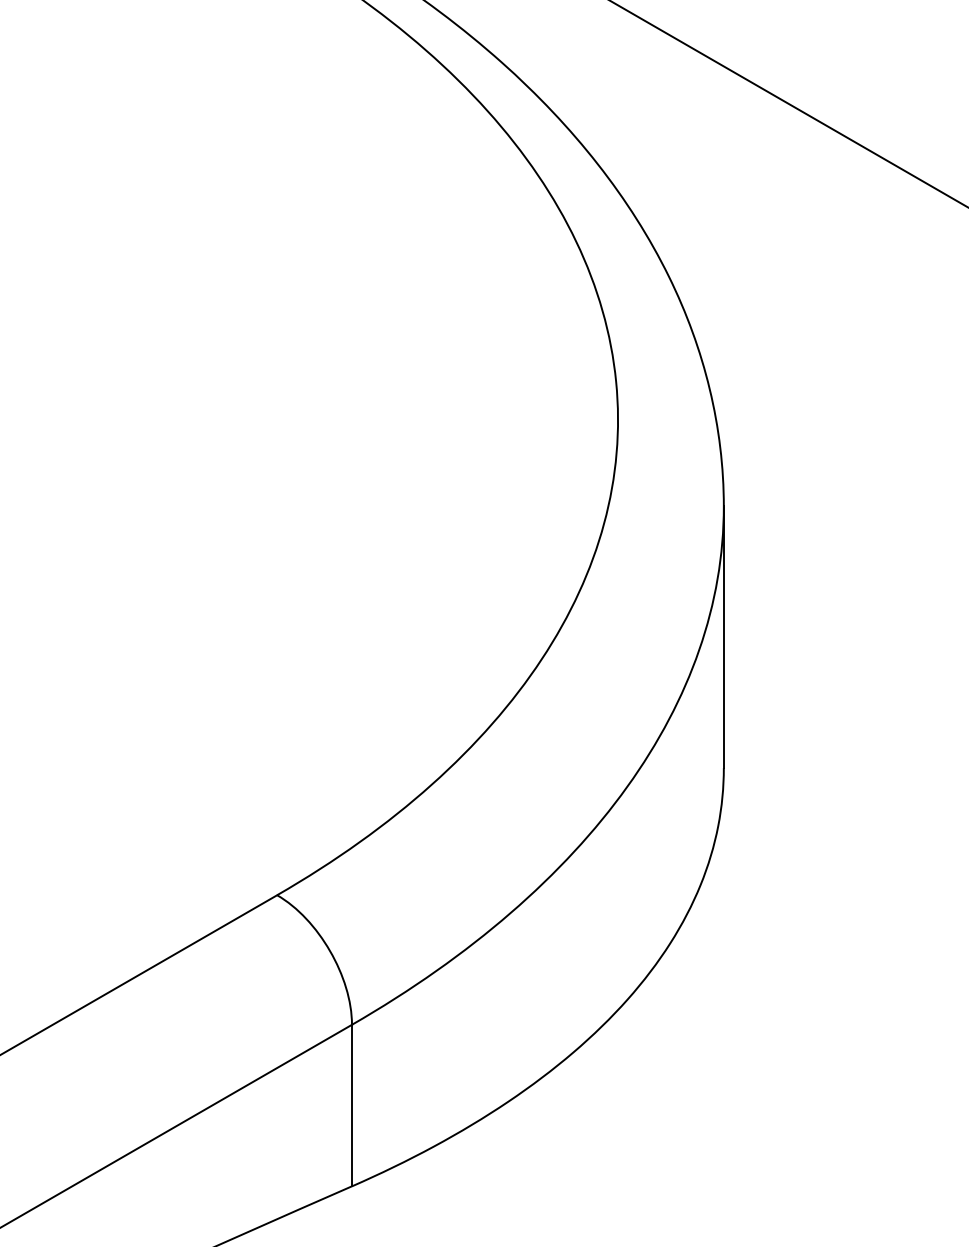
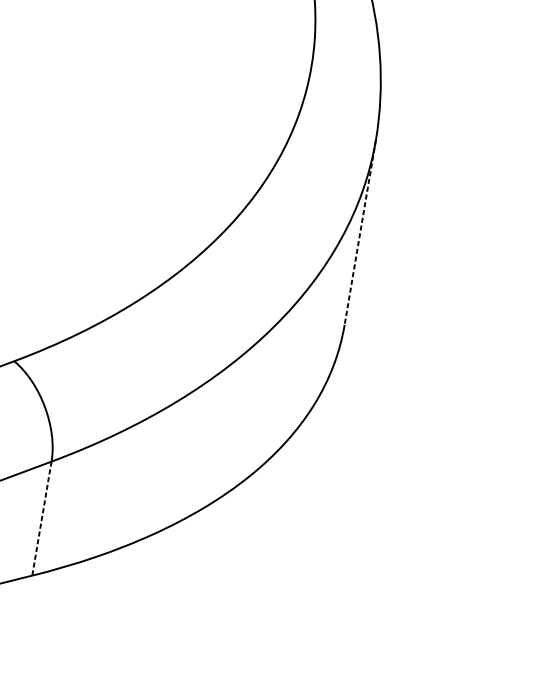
line: (723, 637) -> (360, 232), solid -> dashed
line: (351, 1105) -> (41, 518), solid -> dashed

